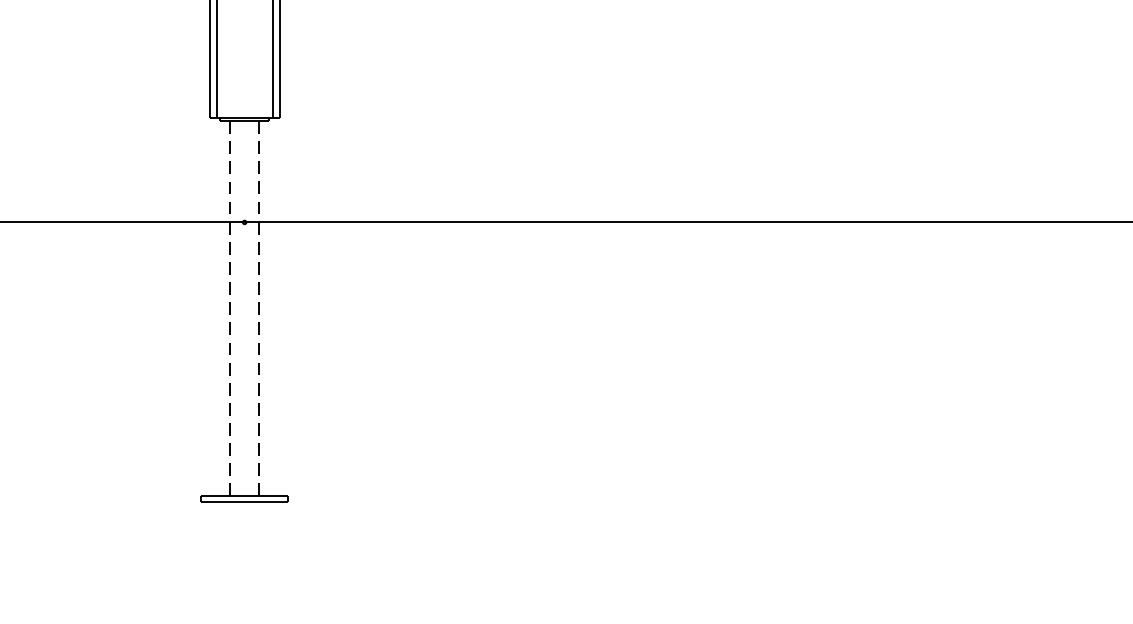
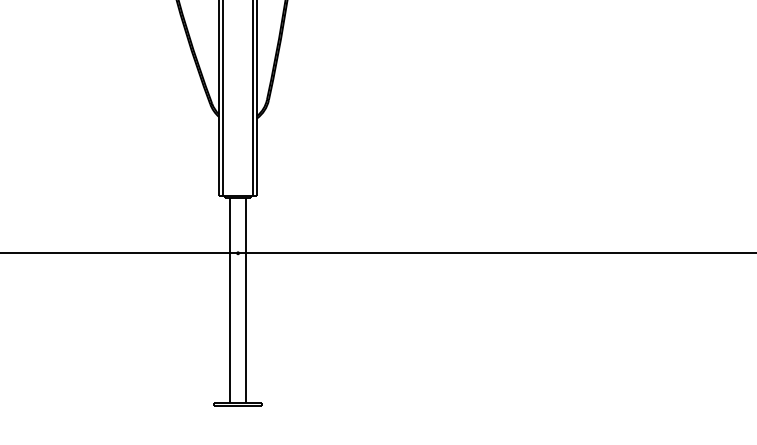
line: (260, 307) -> (246, 299), dashed -> solid
line: (230, 308) -> (230, 300), dashed -> solid

